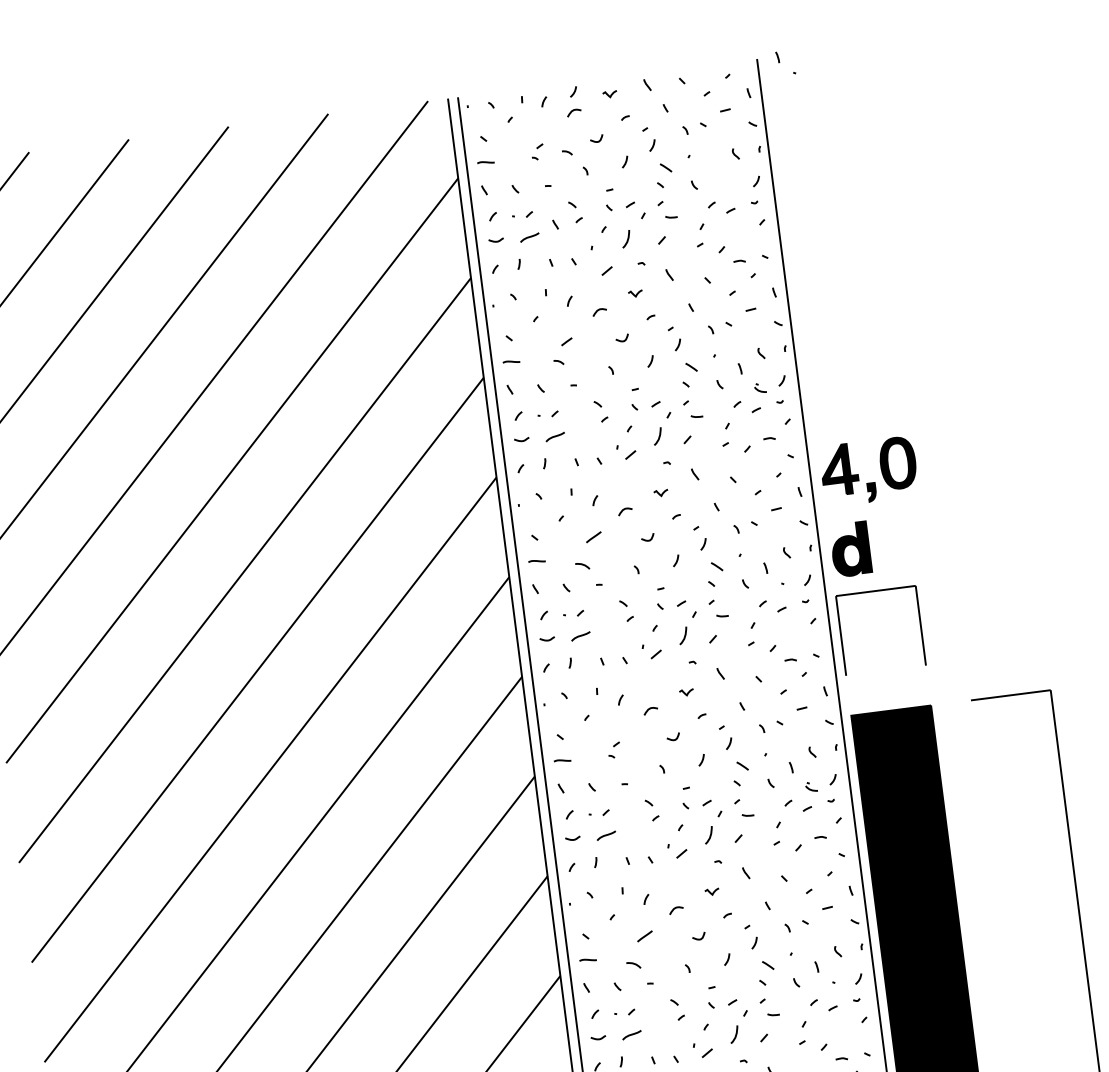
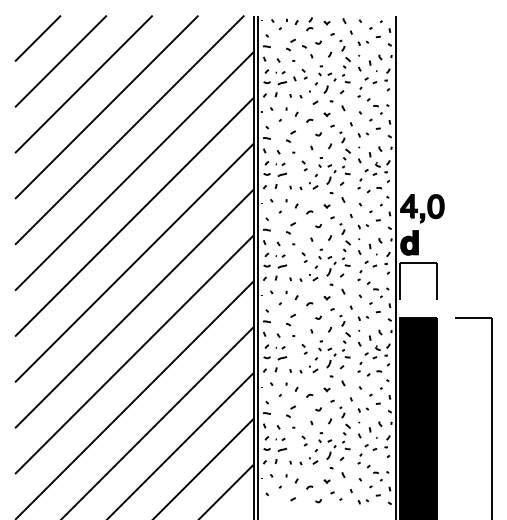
part: (783, 62) -> (372, 65), moved
part: (536, 151) -> (290, 44), size x1.67
part: (587, 551) -> (290, 228), size x0.71
part: (613, 749) -> (290, 319), size x1.67
part: (638, 949) -> (290, 411), size x0.71

